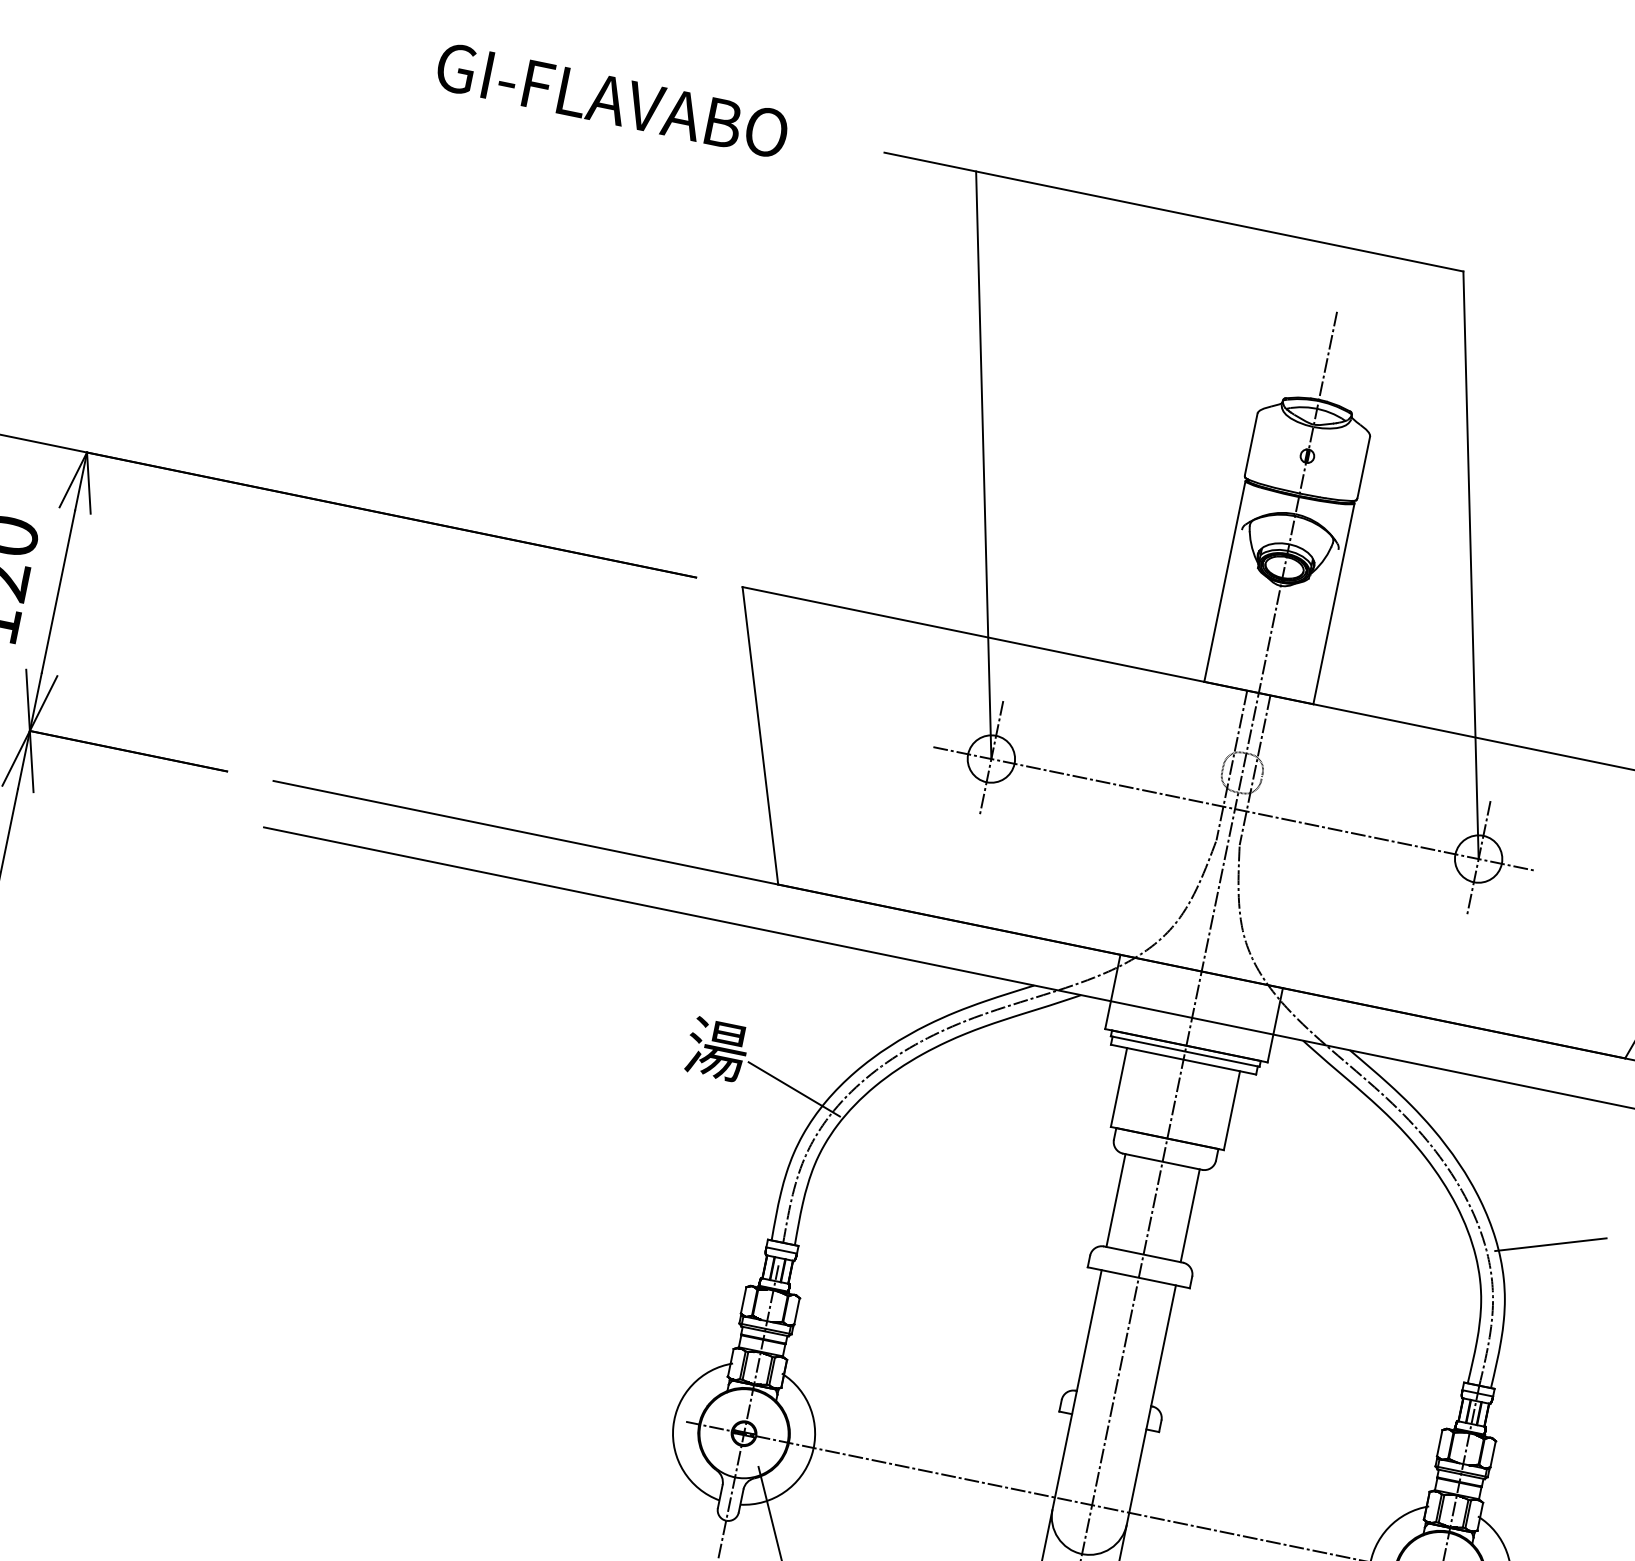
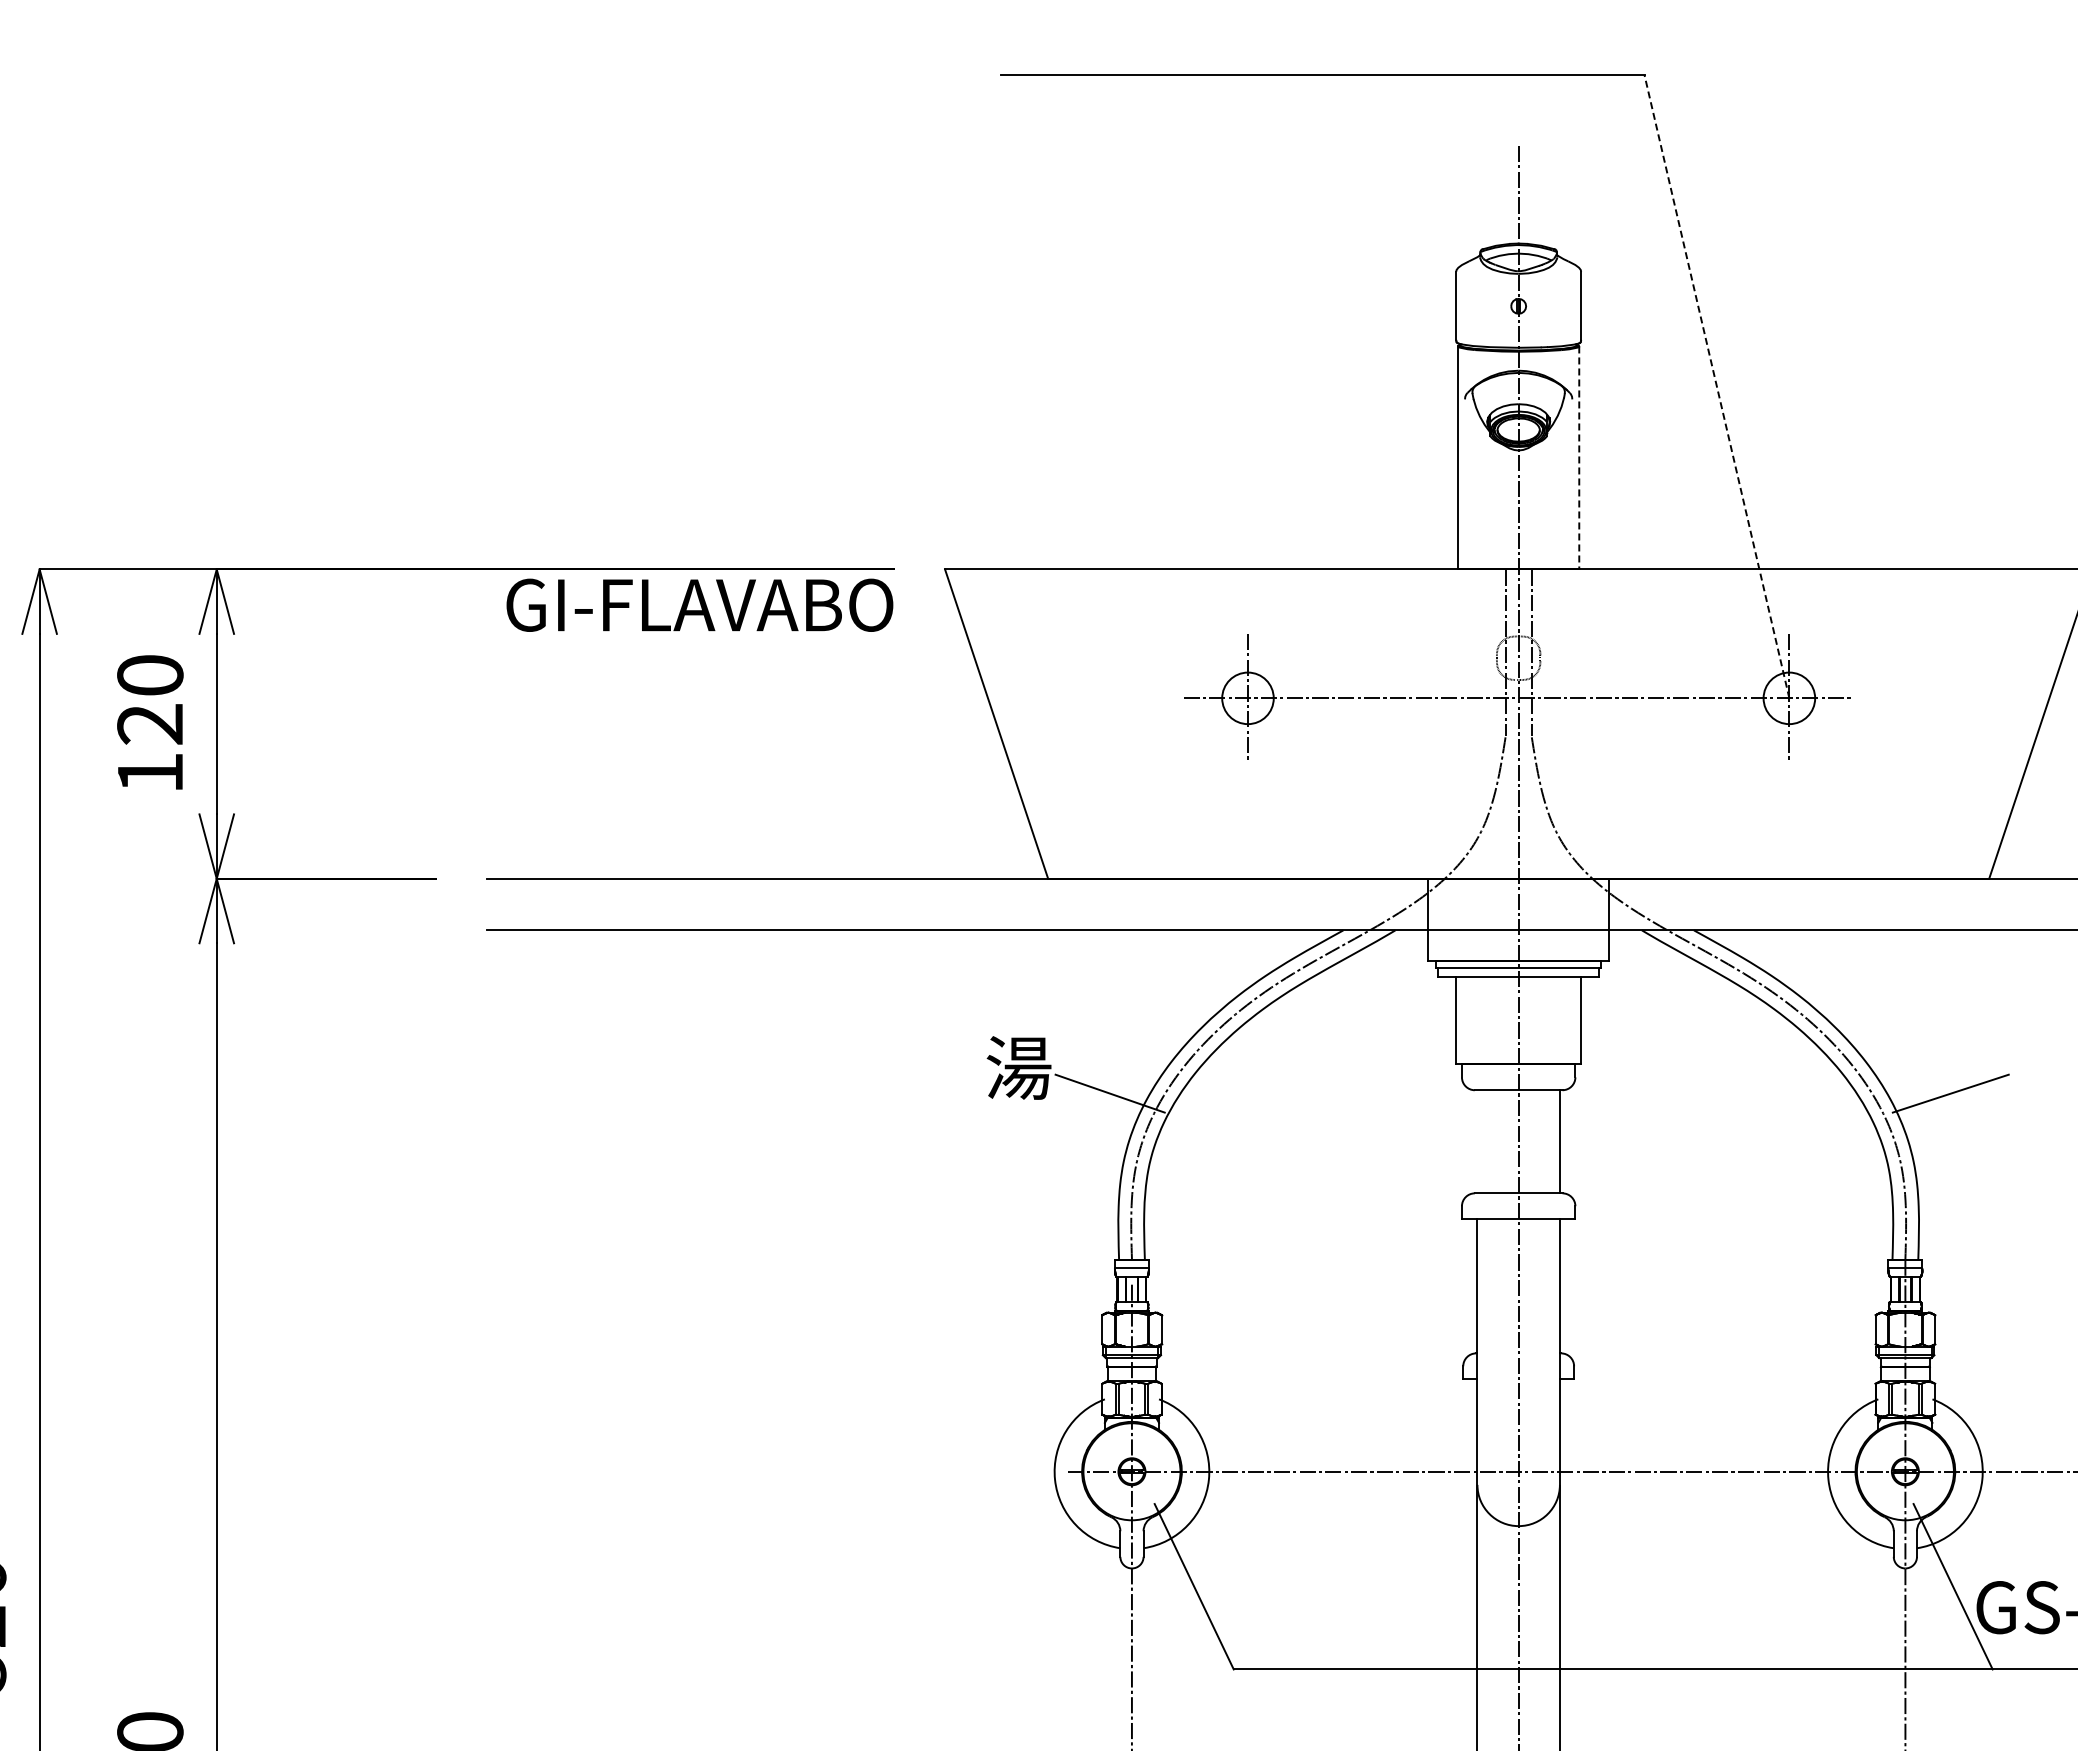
text: (612, 99) -> (699, 604), moved
line: (983, 464) -> (1175, 386), removed
line: (1470, 564) -> (1716, 386), solid -> dashed
line: (1334, 603) -> (1579, 457), solid -> dashed
line: (1116, 1200) -> (1477, 1141), removed

